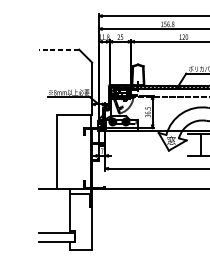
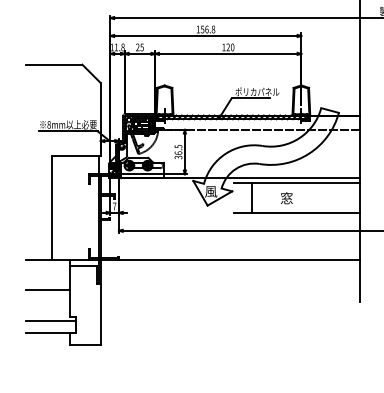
line: (58, 49) -> (53, 64), dashed -> solid
text: (171, 140) -> (211, 191), 窓 -> 風
line: (54, 211) -> (48, 290), added

